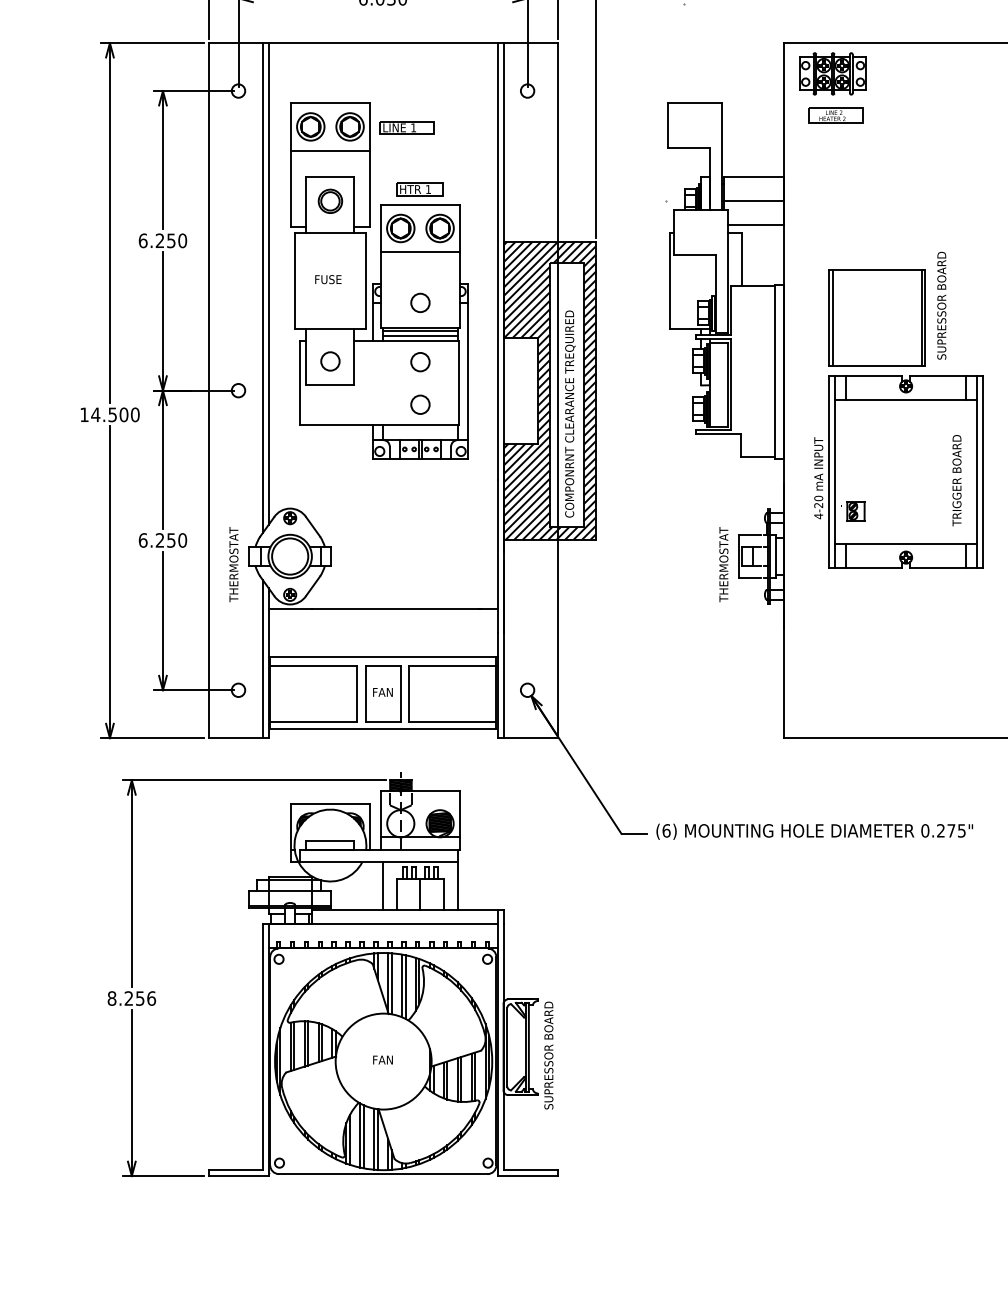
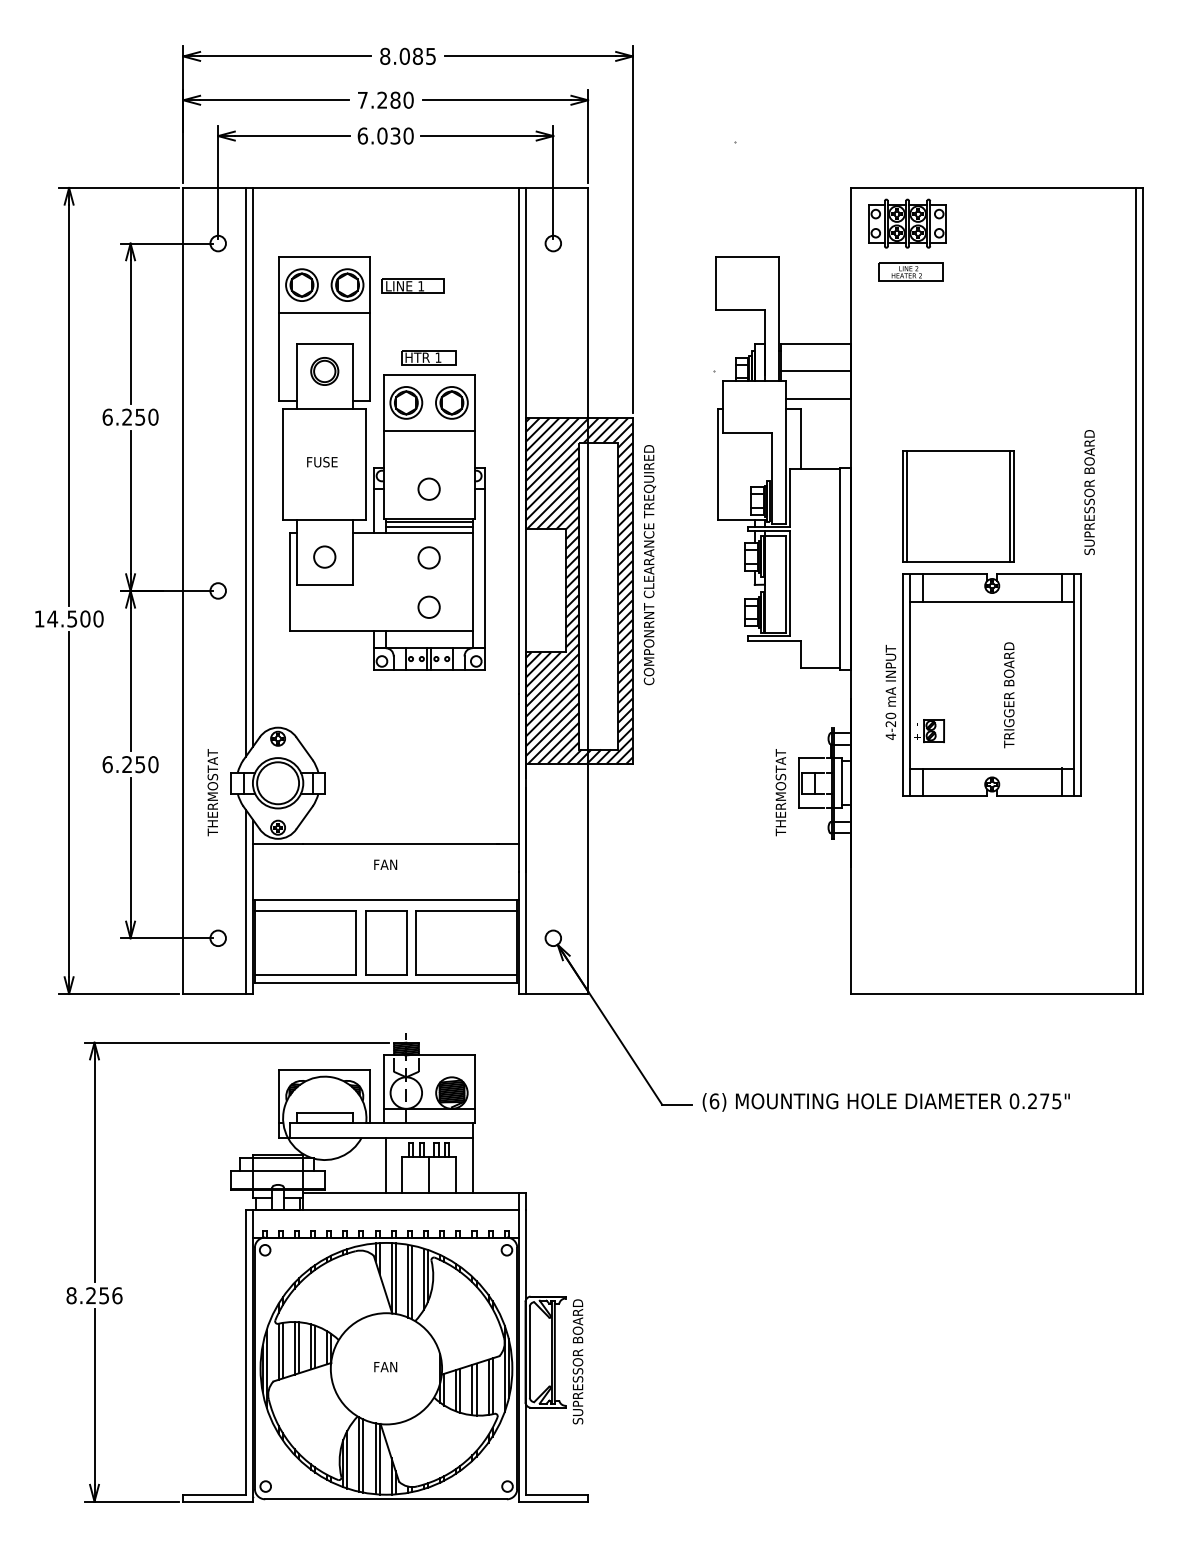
text: (941, 305) -> (1089, 492), moved
text: (569, 414) -> (649, 565), moved
text: (957, 480) -> (1009, 695), moved
text: (382, 692) -> (385, 864), moved

